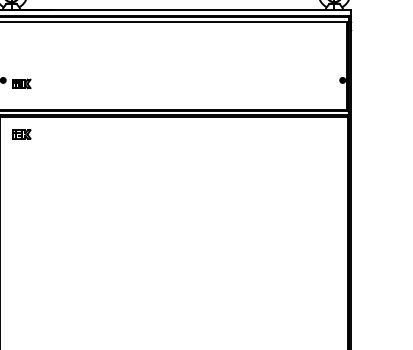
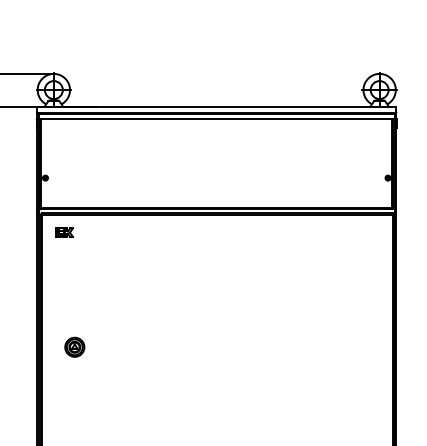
part: (22, 83) -> (64, 181), removed
part: (32, 247) -> (74, 346), added

